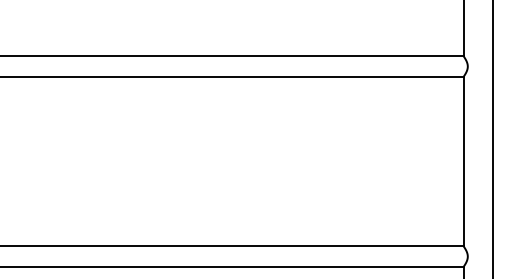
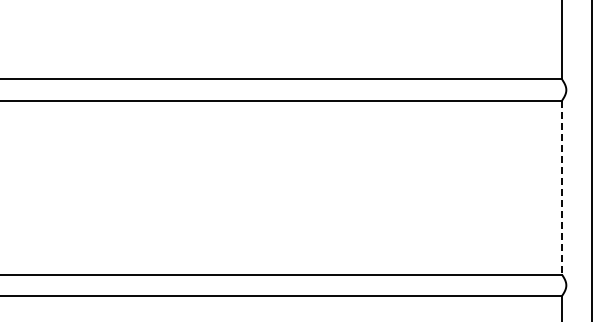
line: (464, 162) -> (562, 188), solid -> dashed

